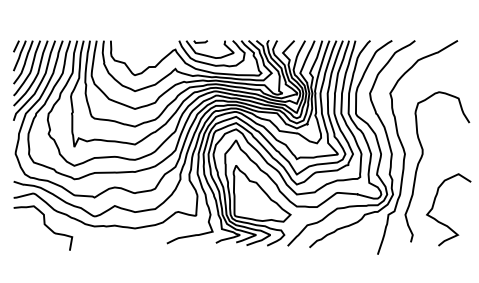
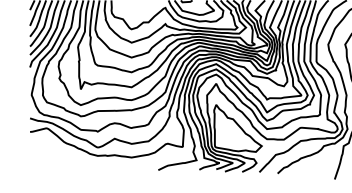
curve: (44, 225) -> (55, 155), removed

